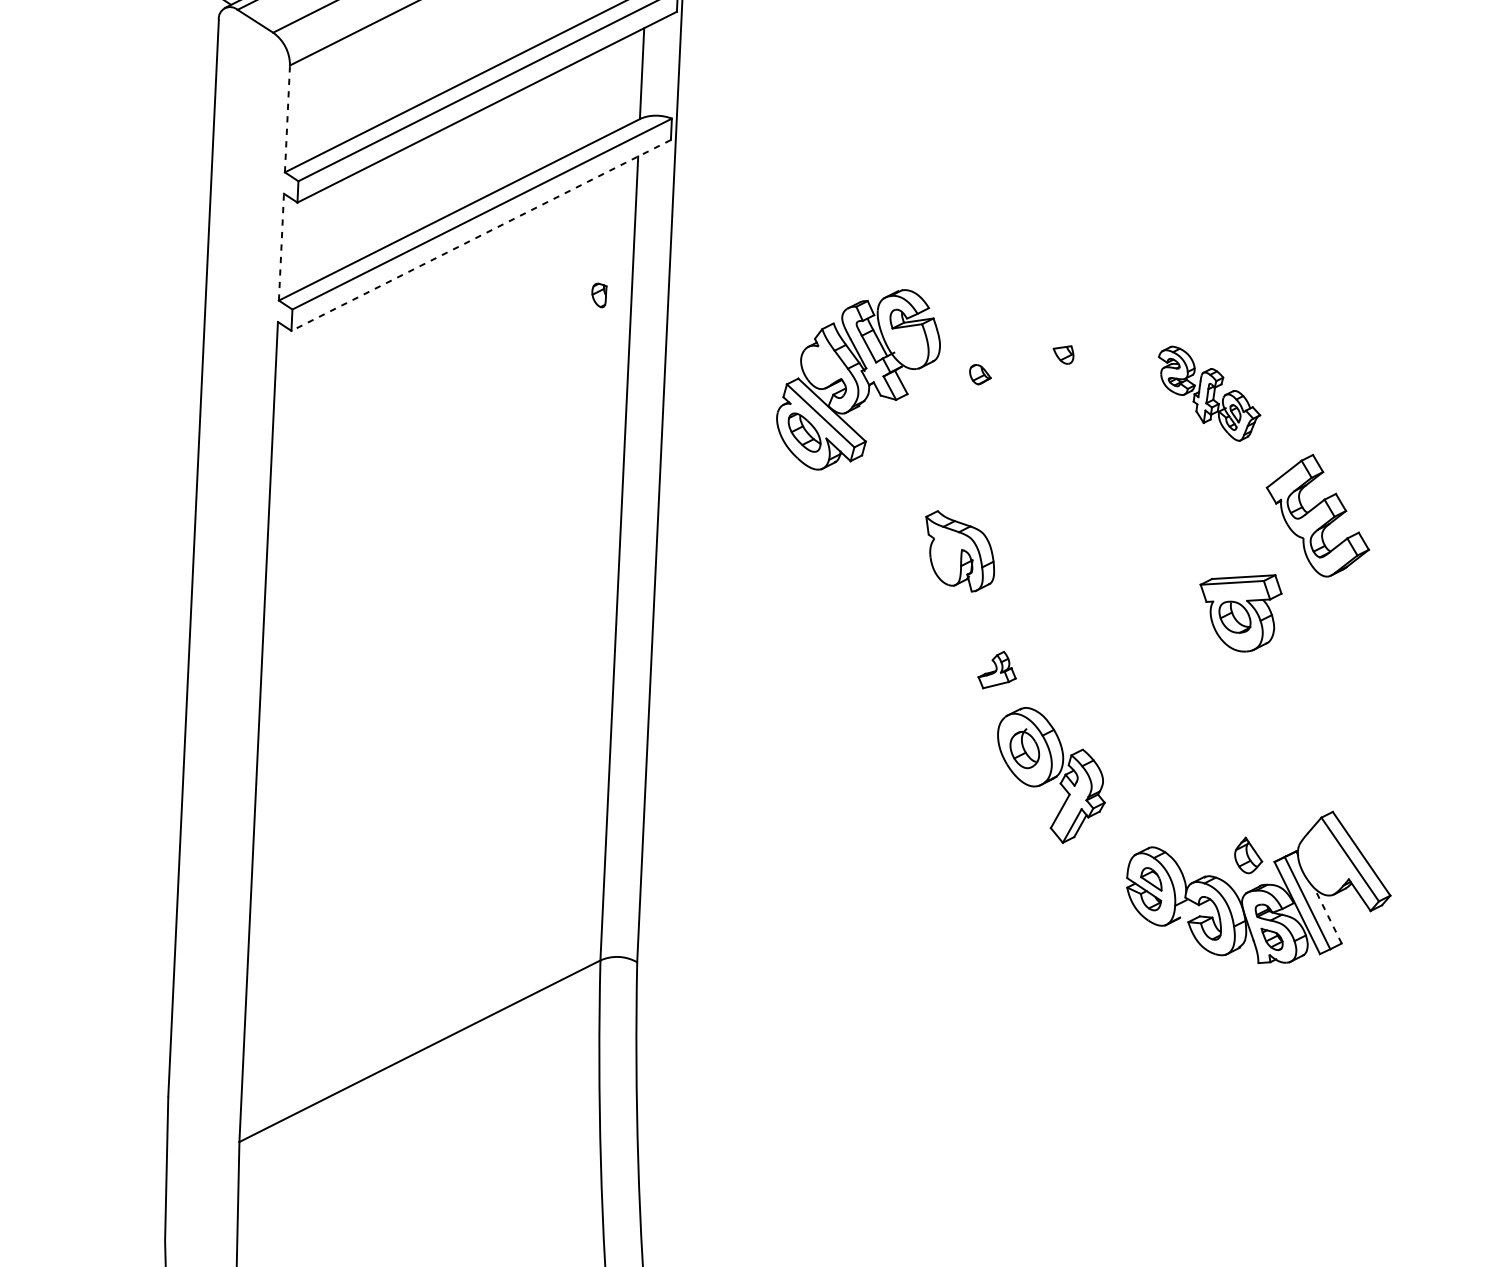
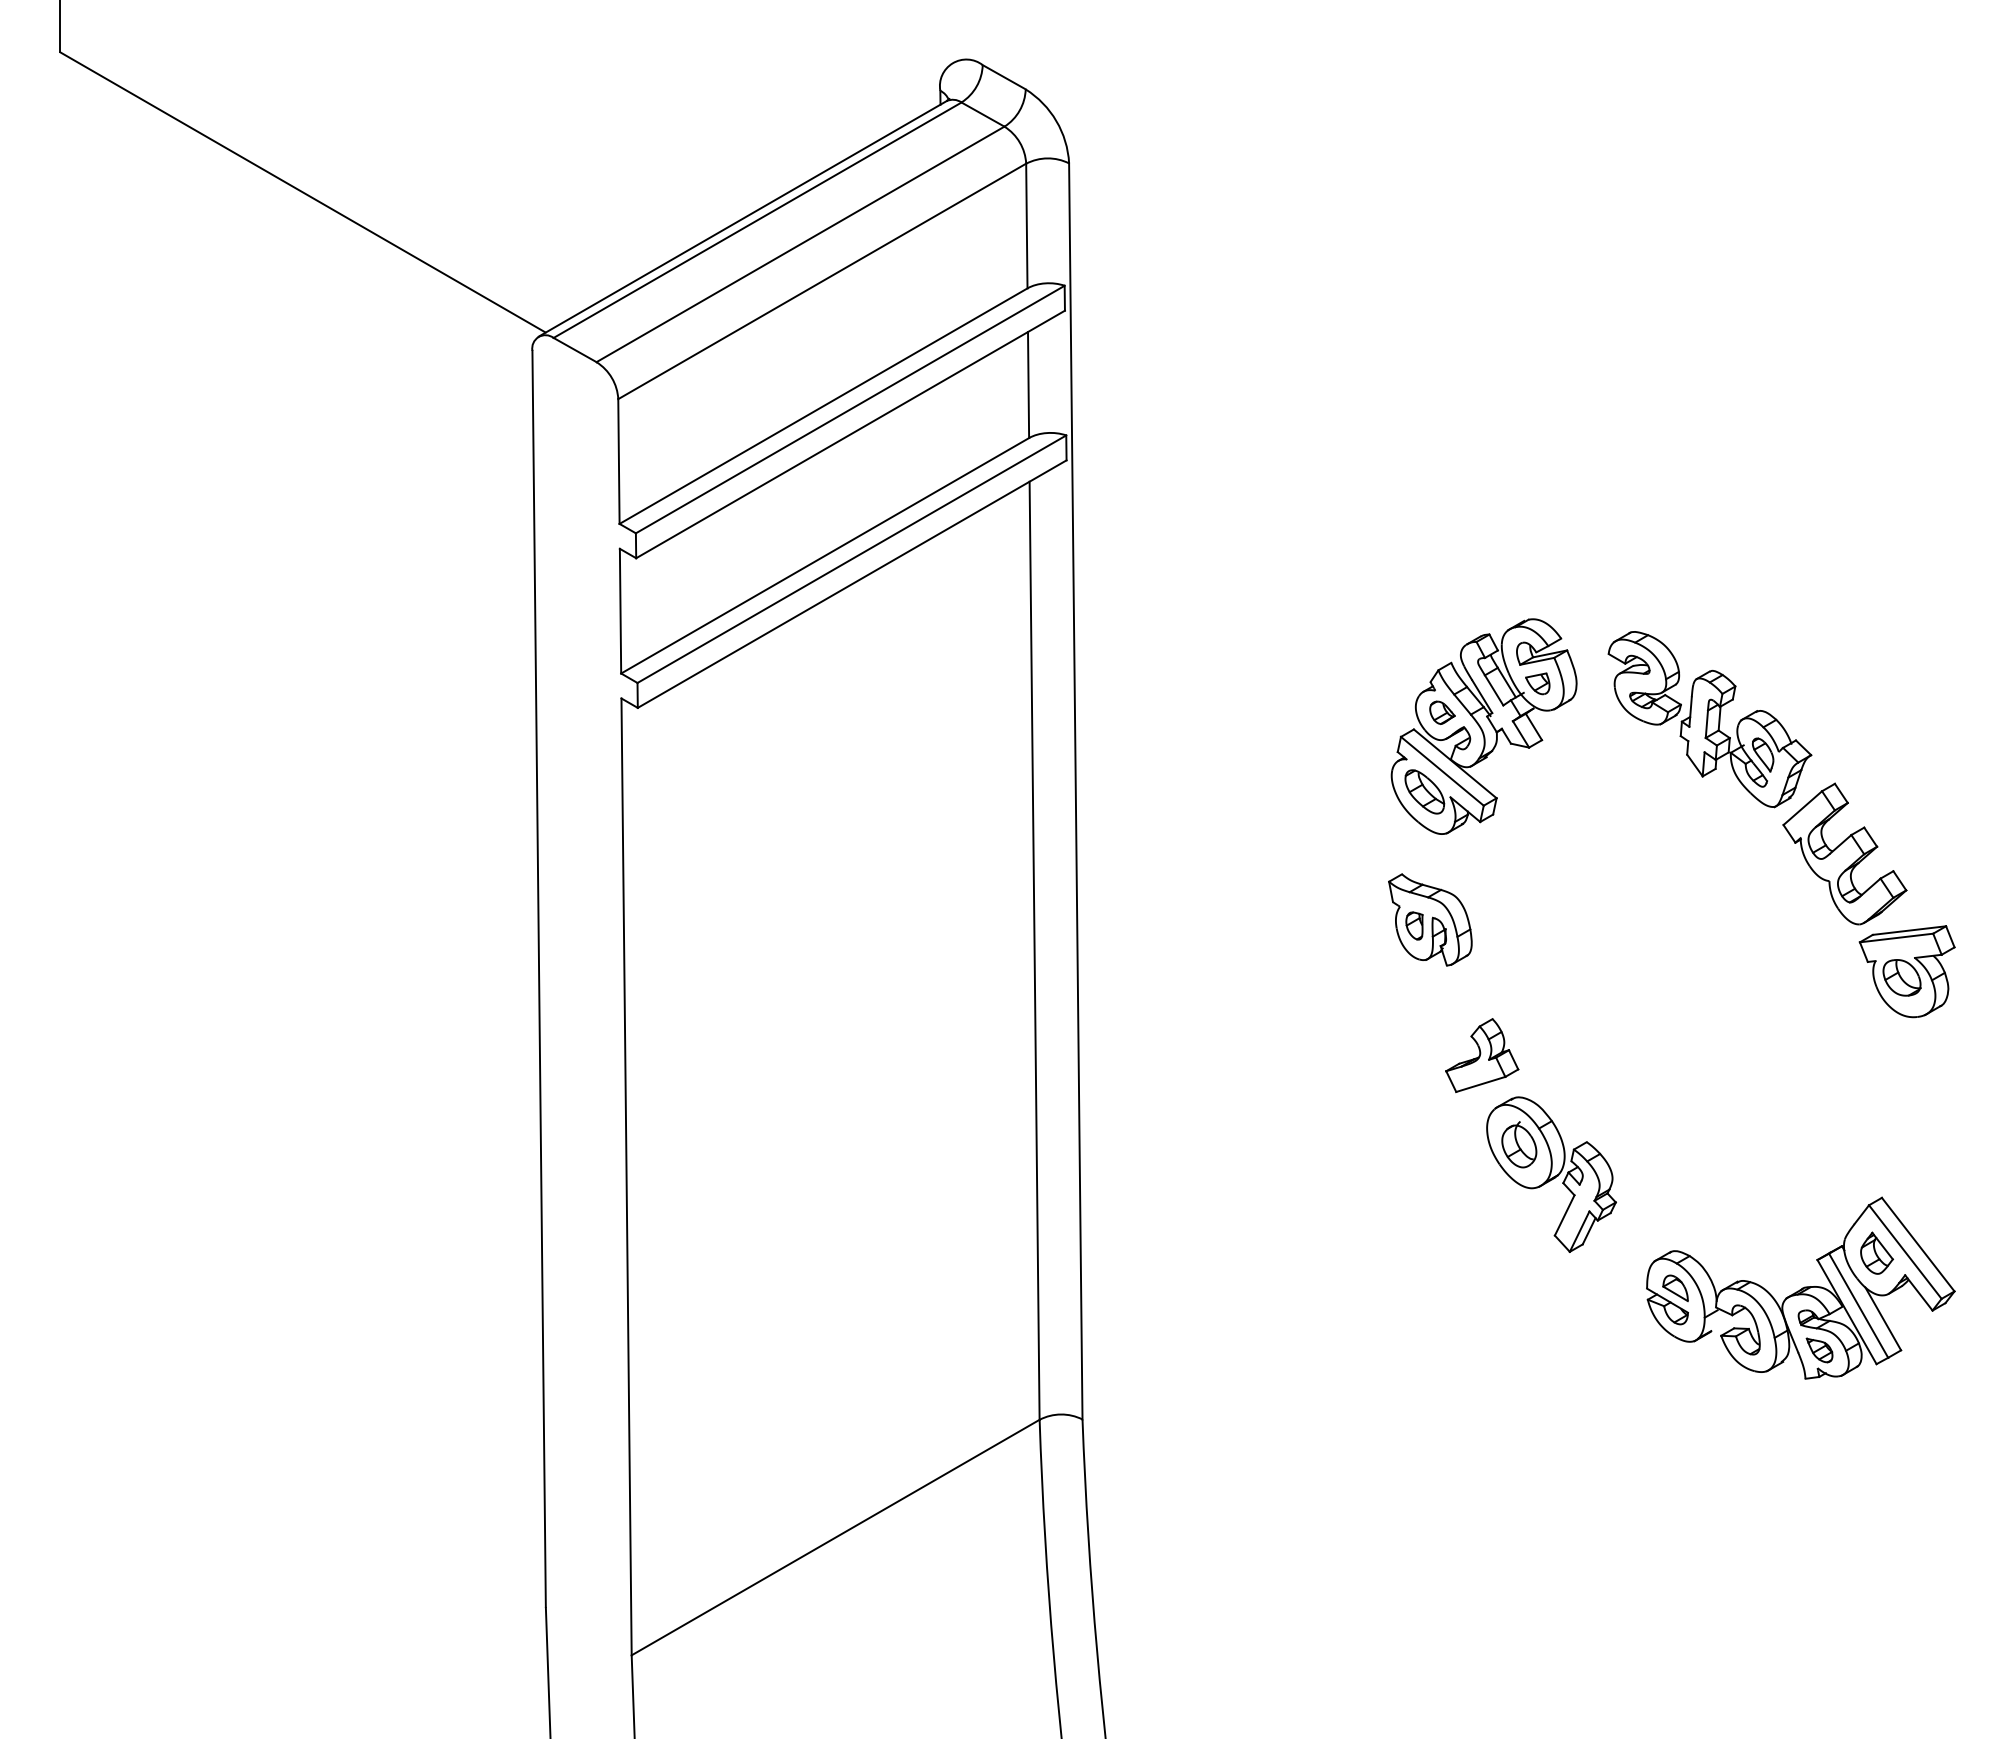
line: (287, 118) -> (618, 461), dashed -> solid
line: (481, 235) -> (852, 584), dashed -> solid
line: (281, 246) -> (620, 610), dashed -> solid
part: (599, 294) -> (1414, 925), moved
part: (858, 379) -> (1483, 726), moved
part: (1208, 393) -> (1709, 719), size x1.67
part: (1239, 612) -> (1906, 971), moved
part: (997, 670) -> (1482, 1055), size x1.67
part: (1248, 854) -> (1876, 1252), moved
line: (1328, 915) -> (1883, 1318), dashed -> solid

